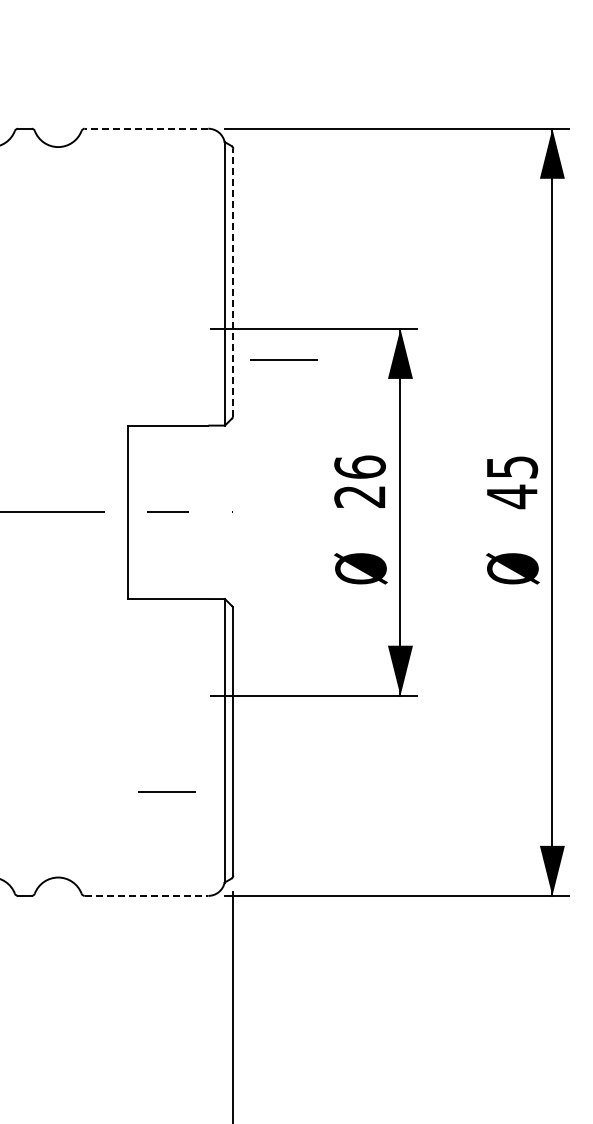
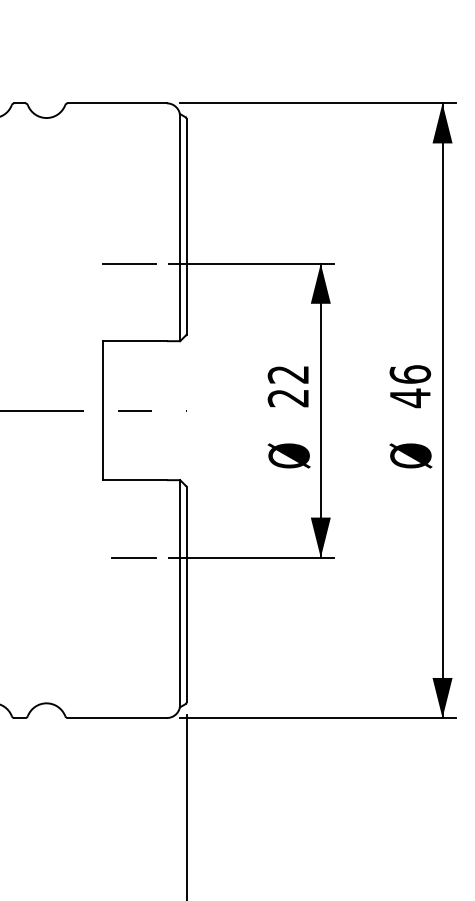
line: (146, 128) -> (117, 103), dashed -> solid
line: (233, 282) -> (187, 226), dashed -> solid
line: (283, 359) -> (129, 263), moved
text: (359, 466) -> (287, 373), 26 -> 22
text: (512, 466) -> (410, 373), 45 -> 46
line: (166, 791) -> (133, 557), moved
line: (146, 895) -> (117, 717), dashed -> solid

